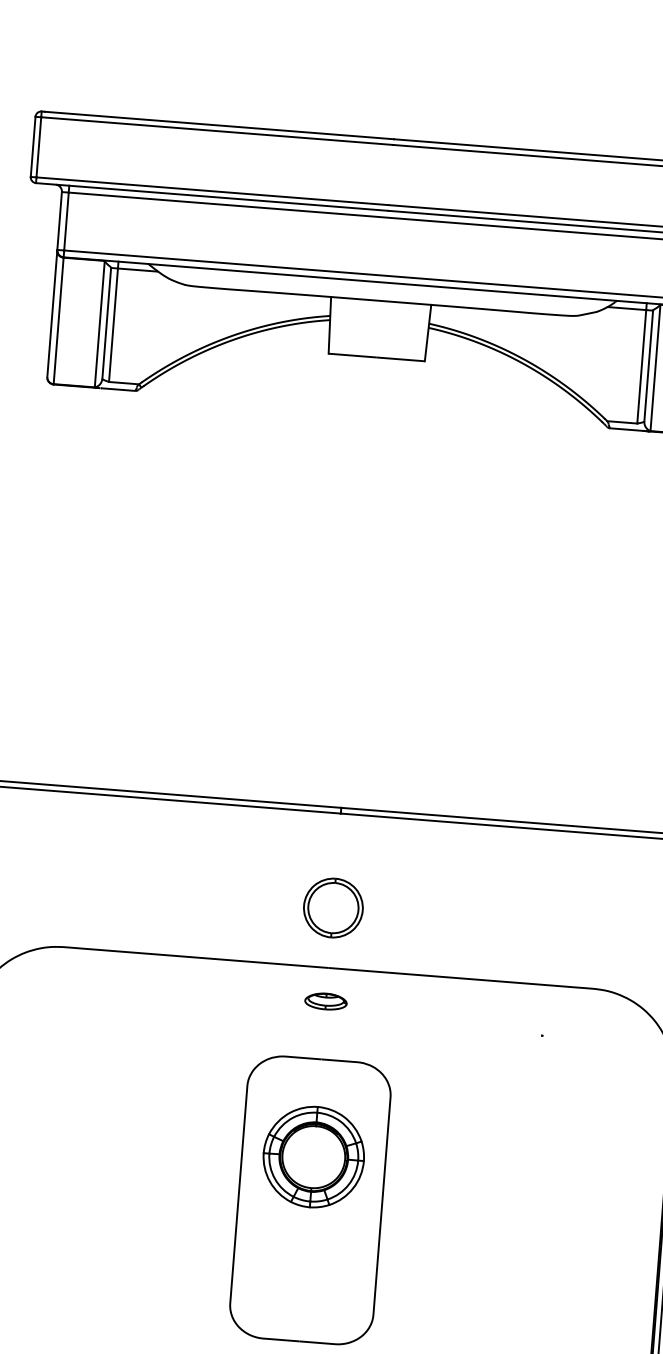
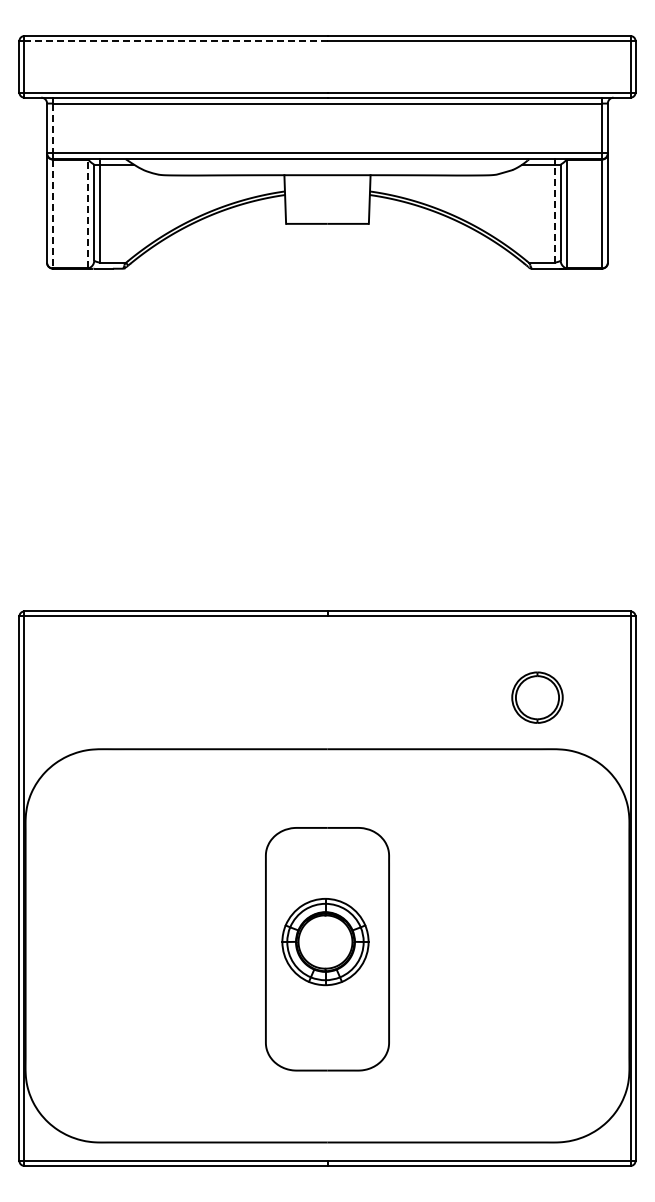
line: (216, 130) -> (175, 40), solid -> dashed
line: (65, 221) -> (52, 128), solid -> dashed
line: (58, 321) -> (52, 214), solid -> dashed
line: (99, 323) -> (88, 213), solid -> dashed
line: (641, 367) -> (554, 214), solid -> dashed
part: (333, 907) -> (537, 697), moved
part: (326, 1000) -> (327, 777), removed
part: (313, 1157) -> (325, 942), moved

